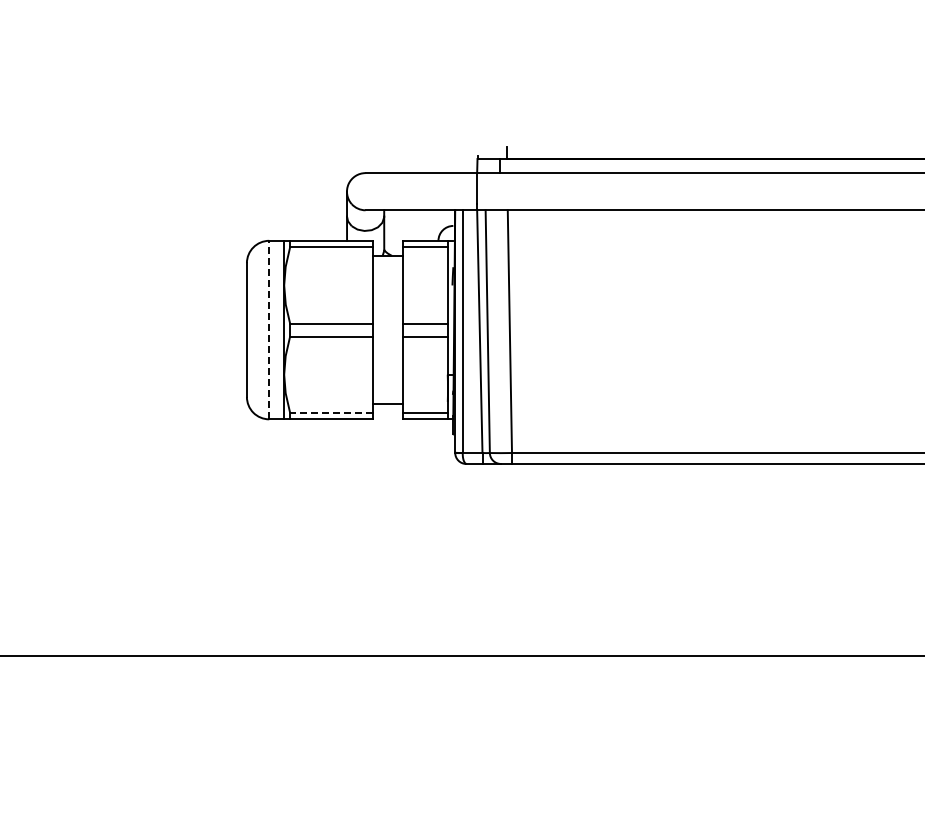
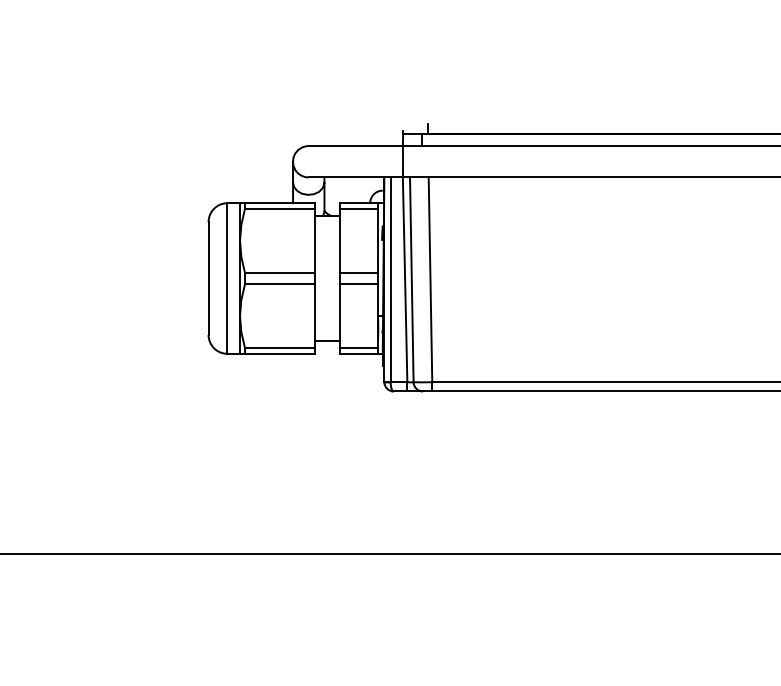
line: (269, 329) -> (227, 278), dashed -> solid
line: (331, 412) -> (279, 348), dashed -> solid

